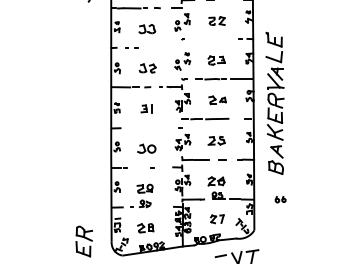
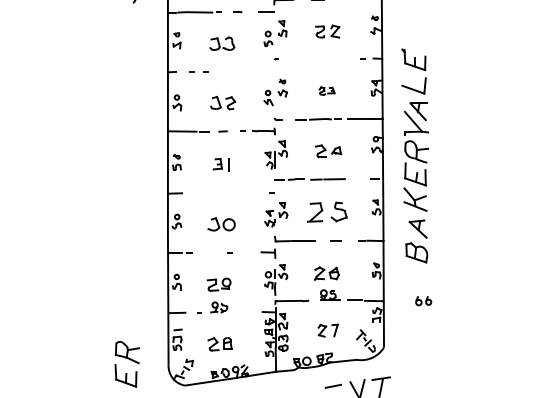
part: (216, 60) -> (326, 91), size x0.6
part: (216, 140) -> (326, 211), size x1.6

